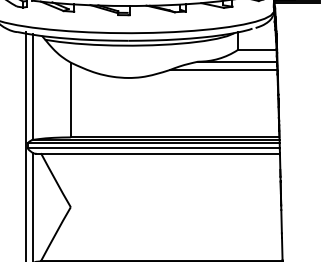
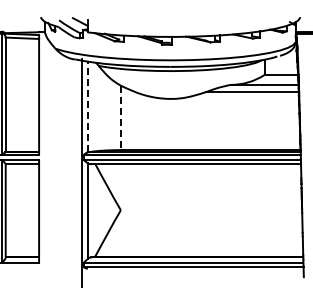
line: (32, 86) -> (87, 106), solid -> dashed
line: (70, 100) -> (120, 118), solid -> dashed

